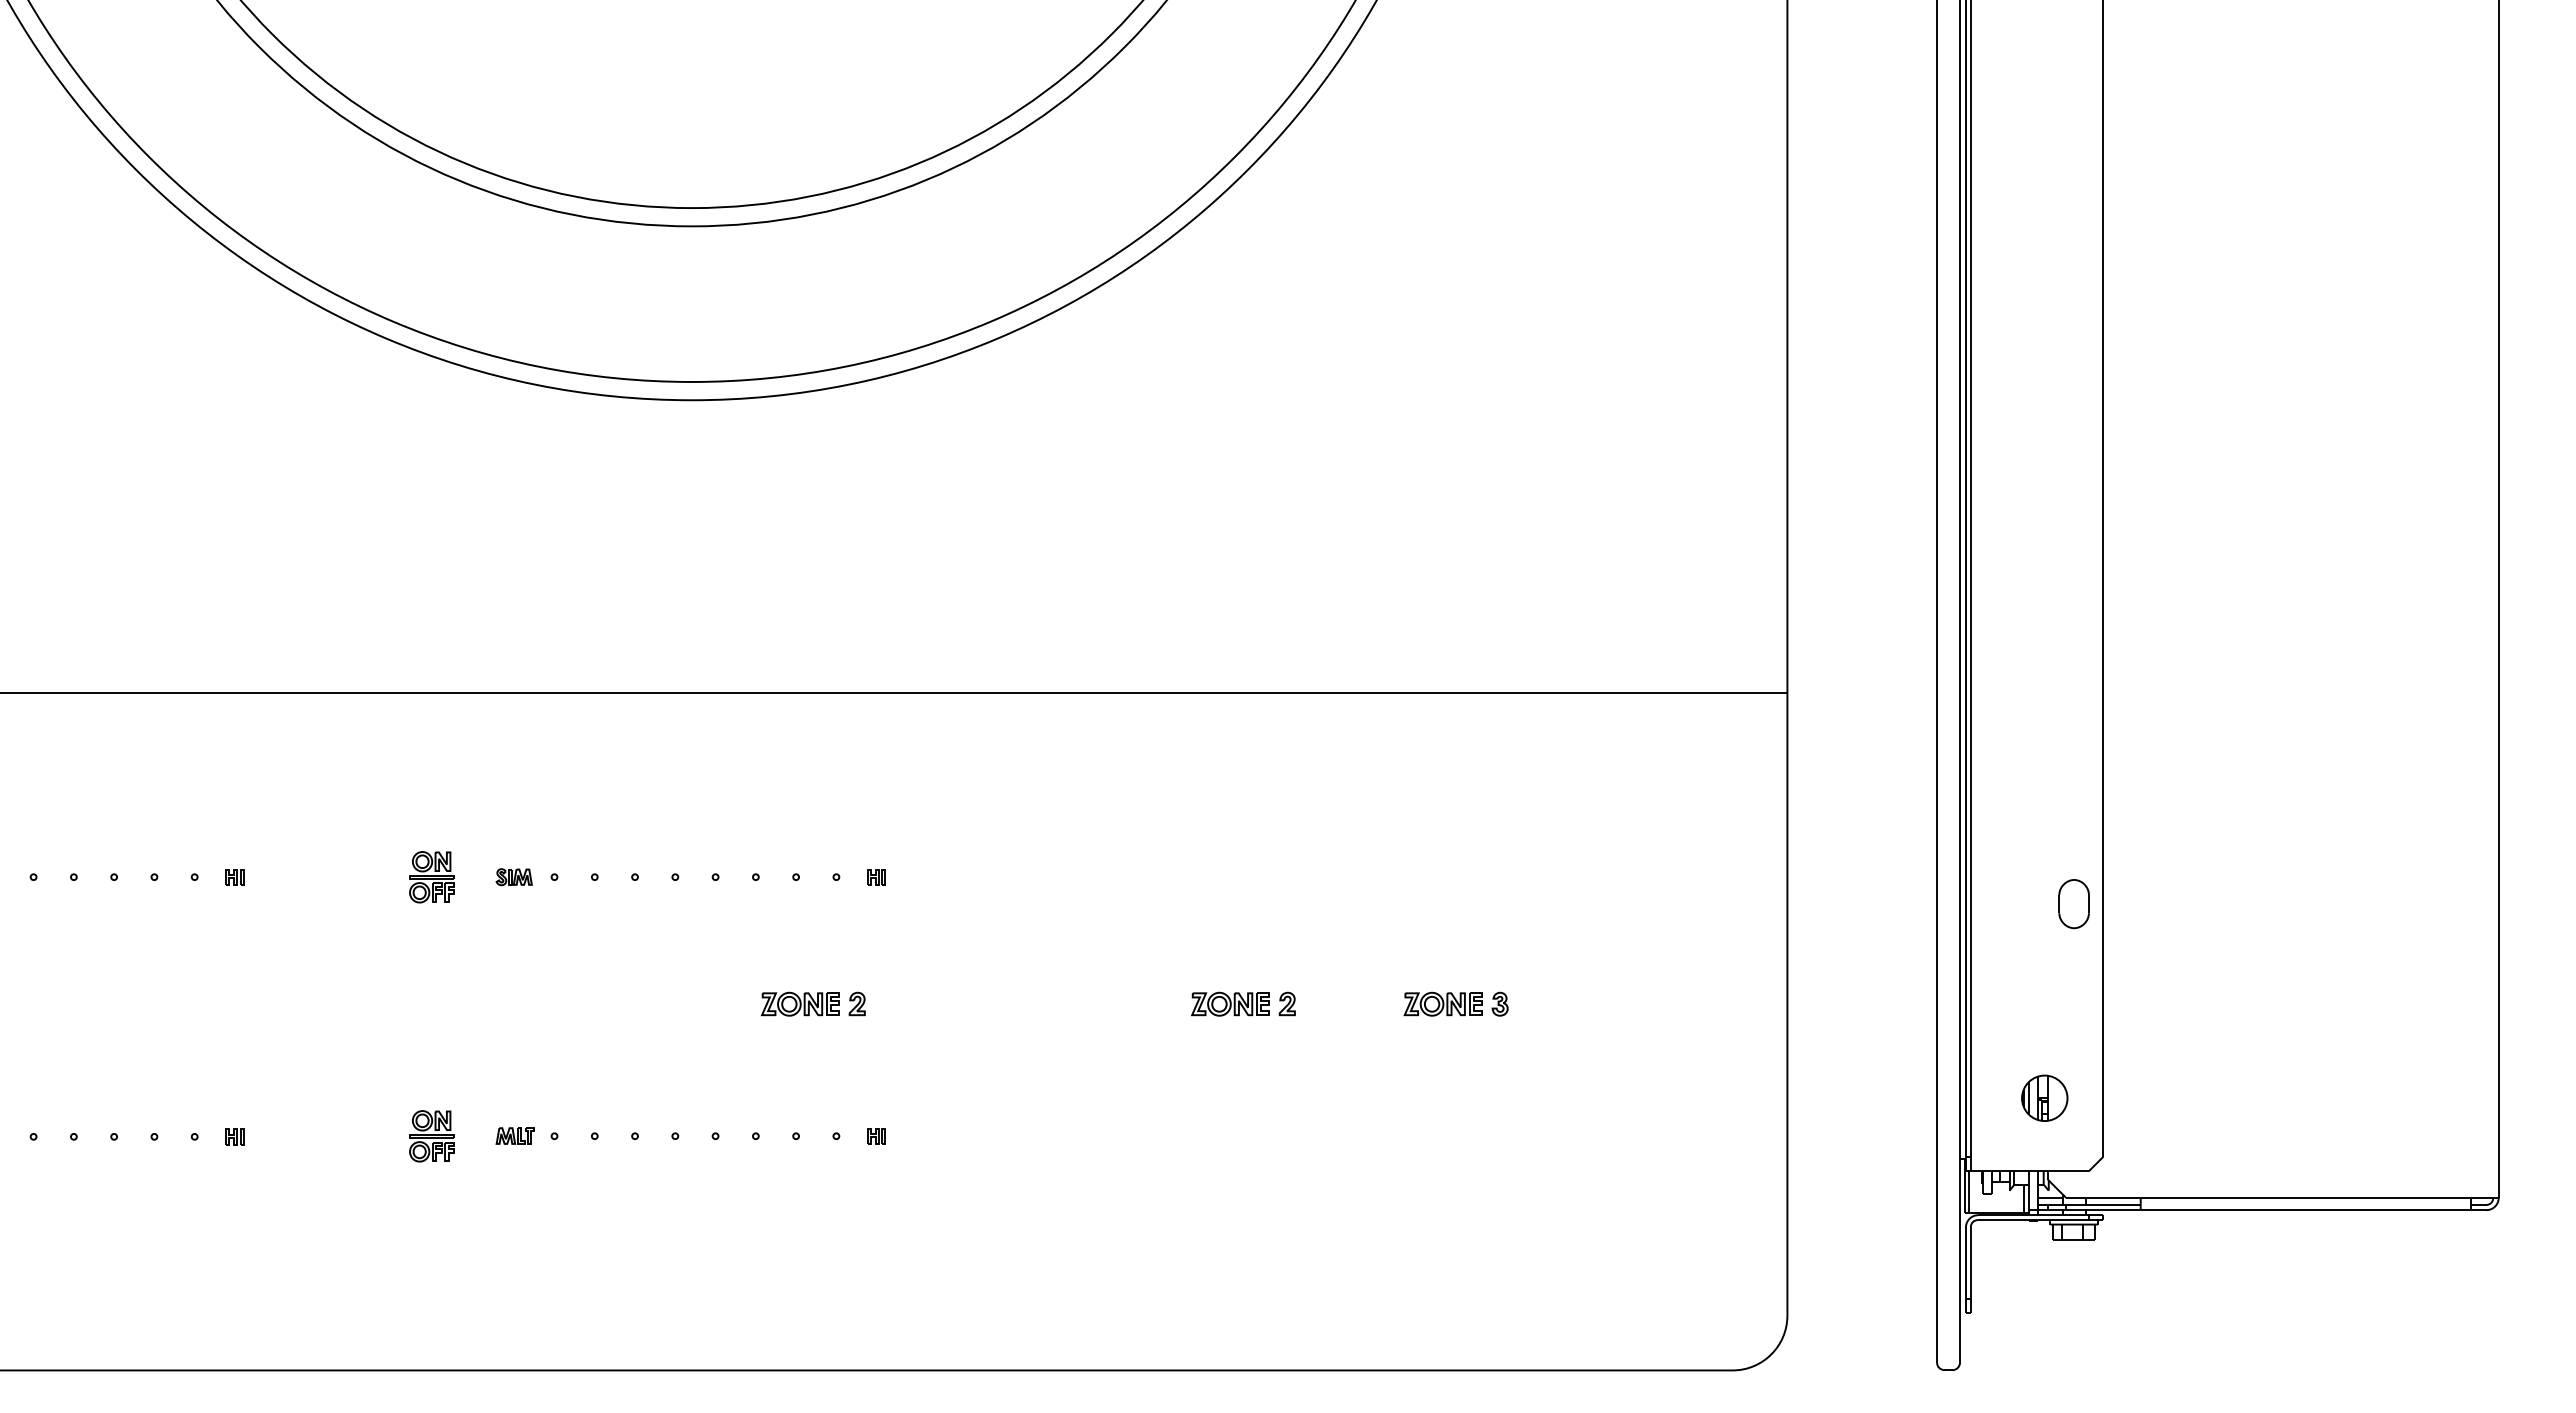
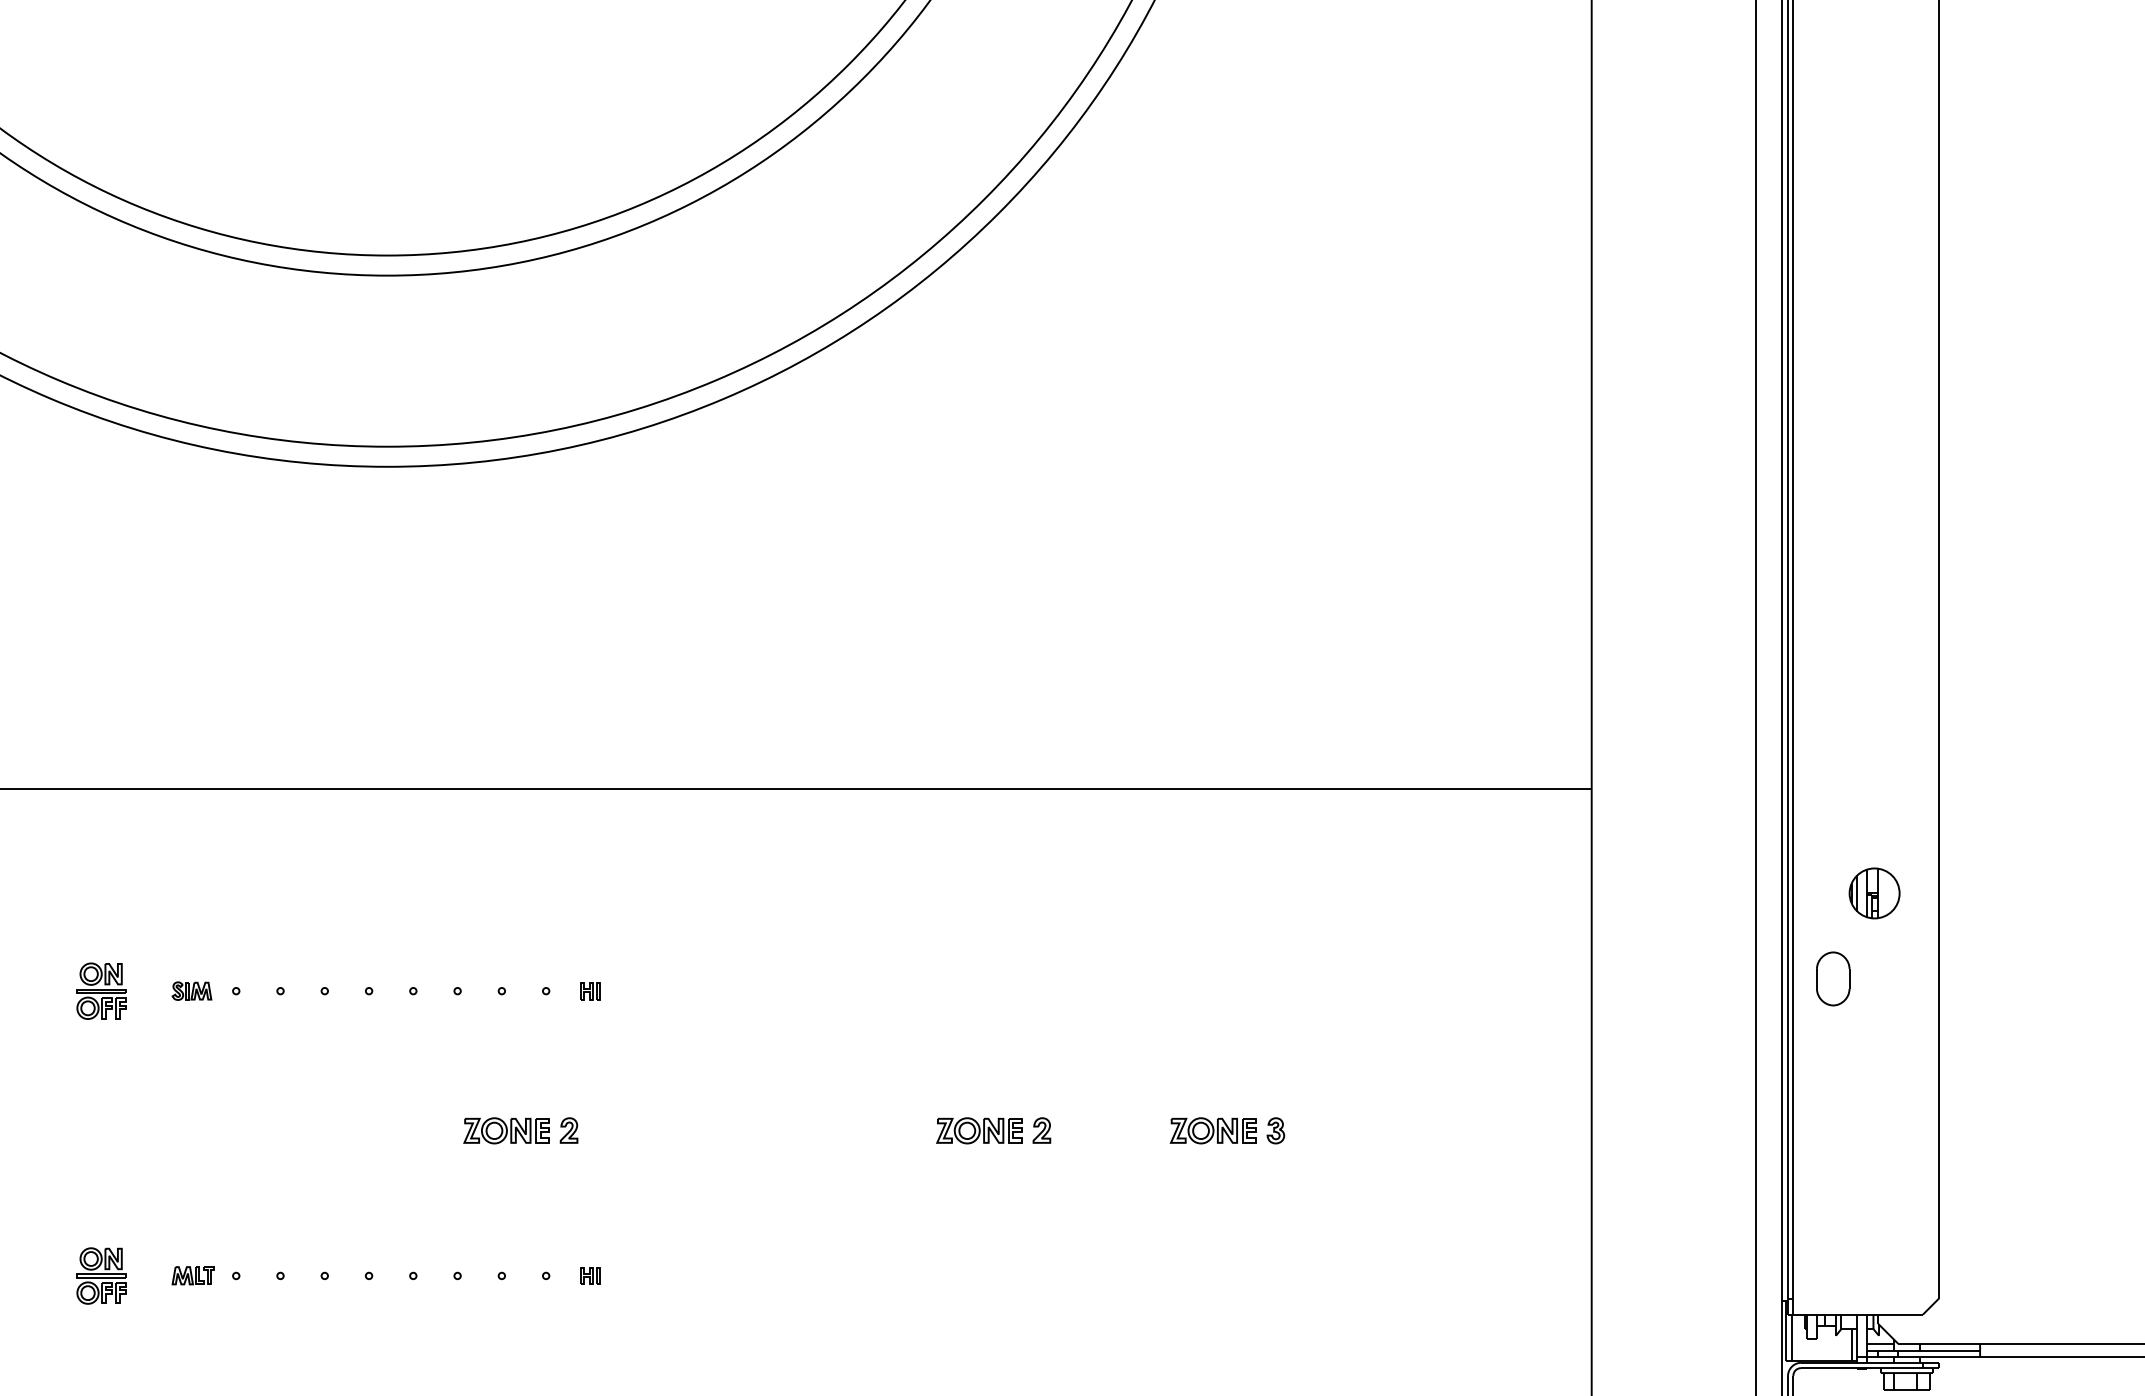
part: (2073, 904) -> (1832, 979), moved
part: (2044, 1097) -> (1874, 892), moved

